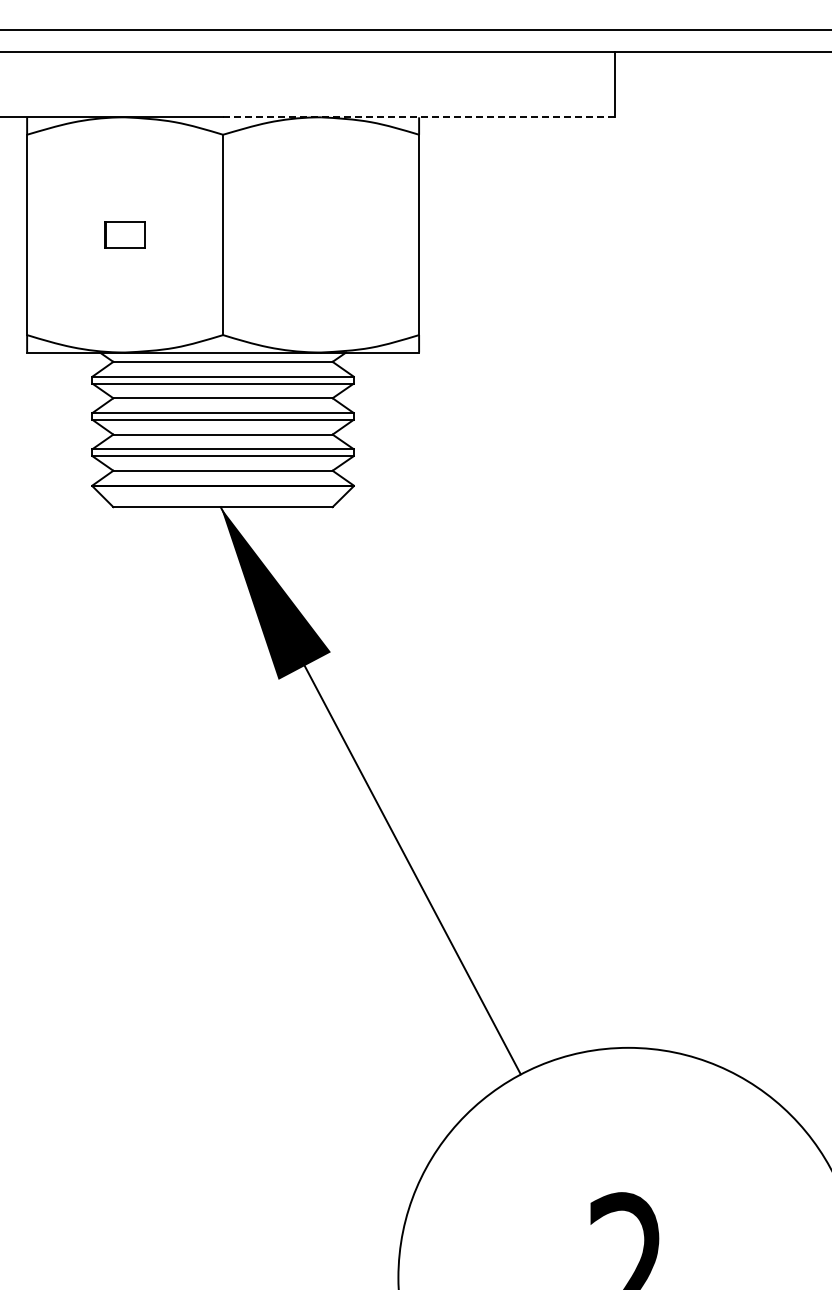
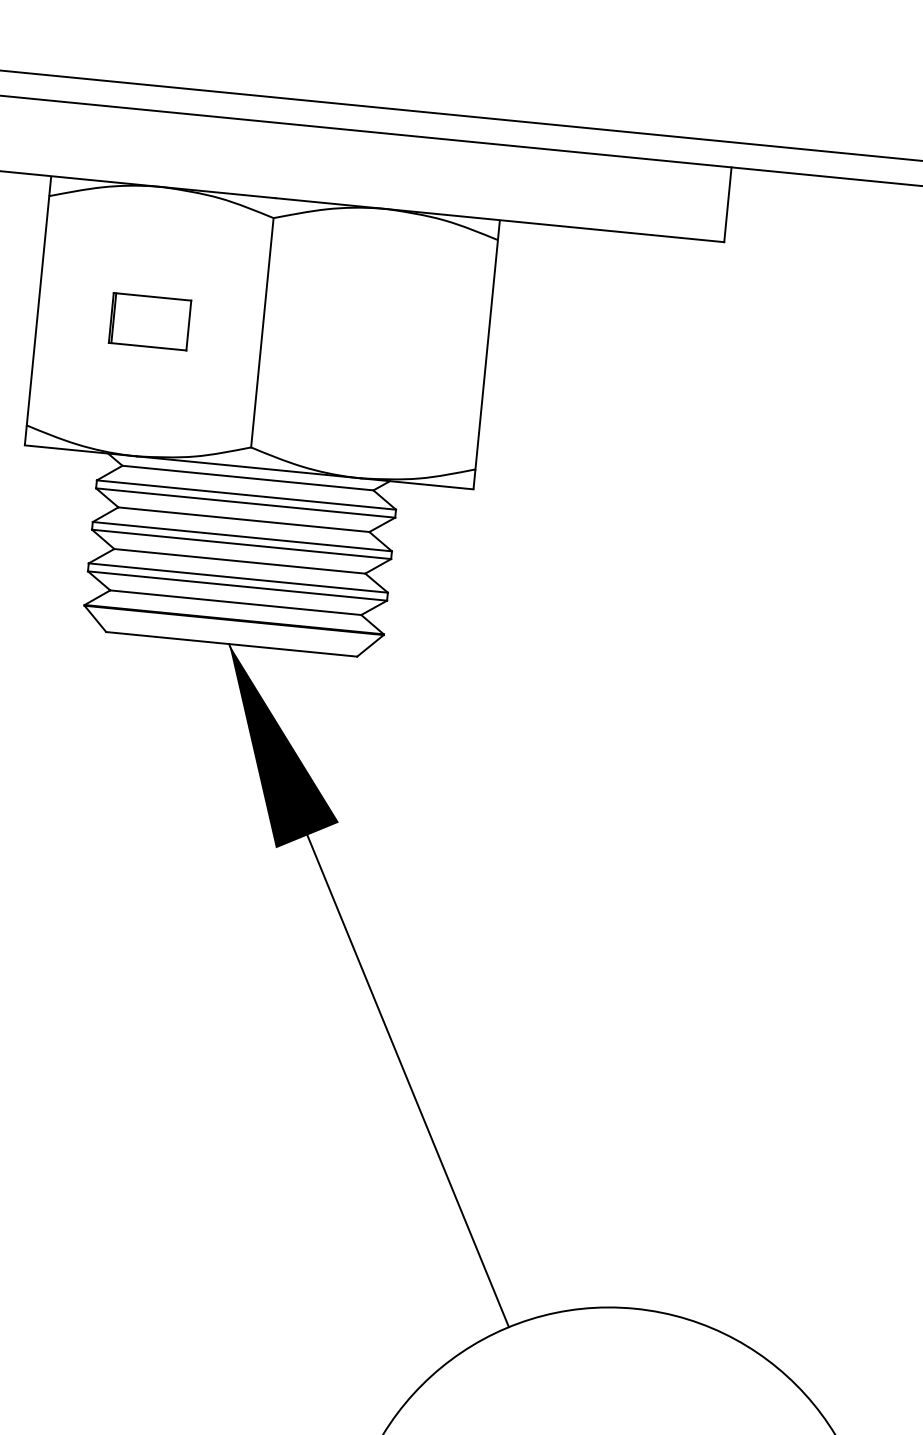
line: (419, 117) -> (500, 220), dashed -> solid
part: (124, 234) -> (149, 321), size x1.67

